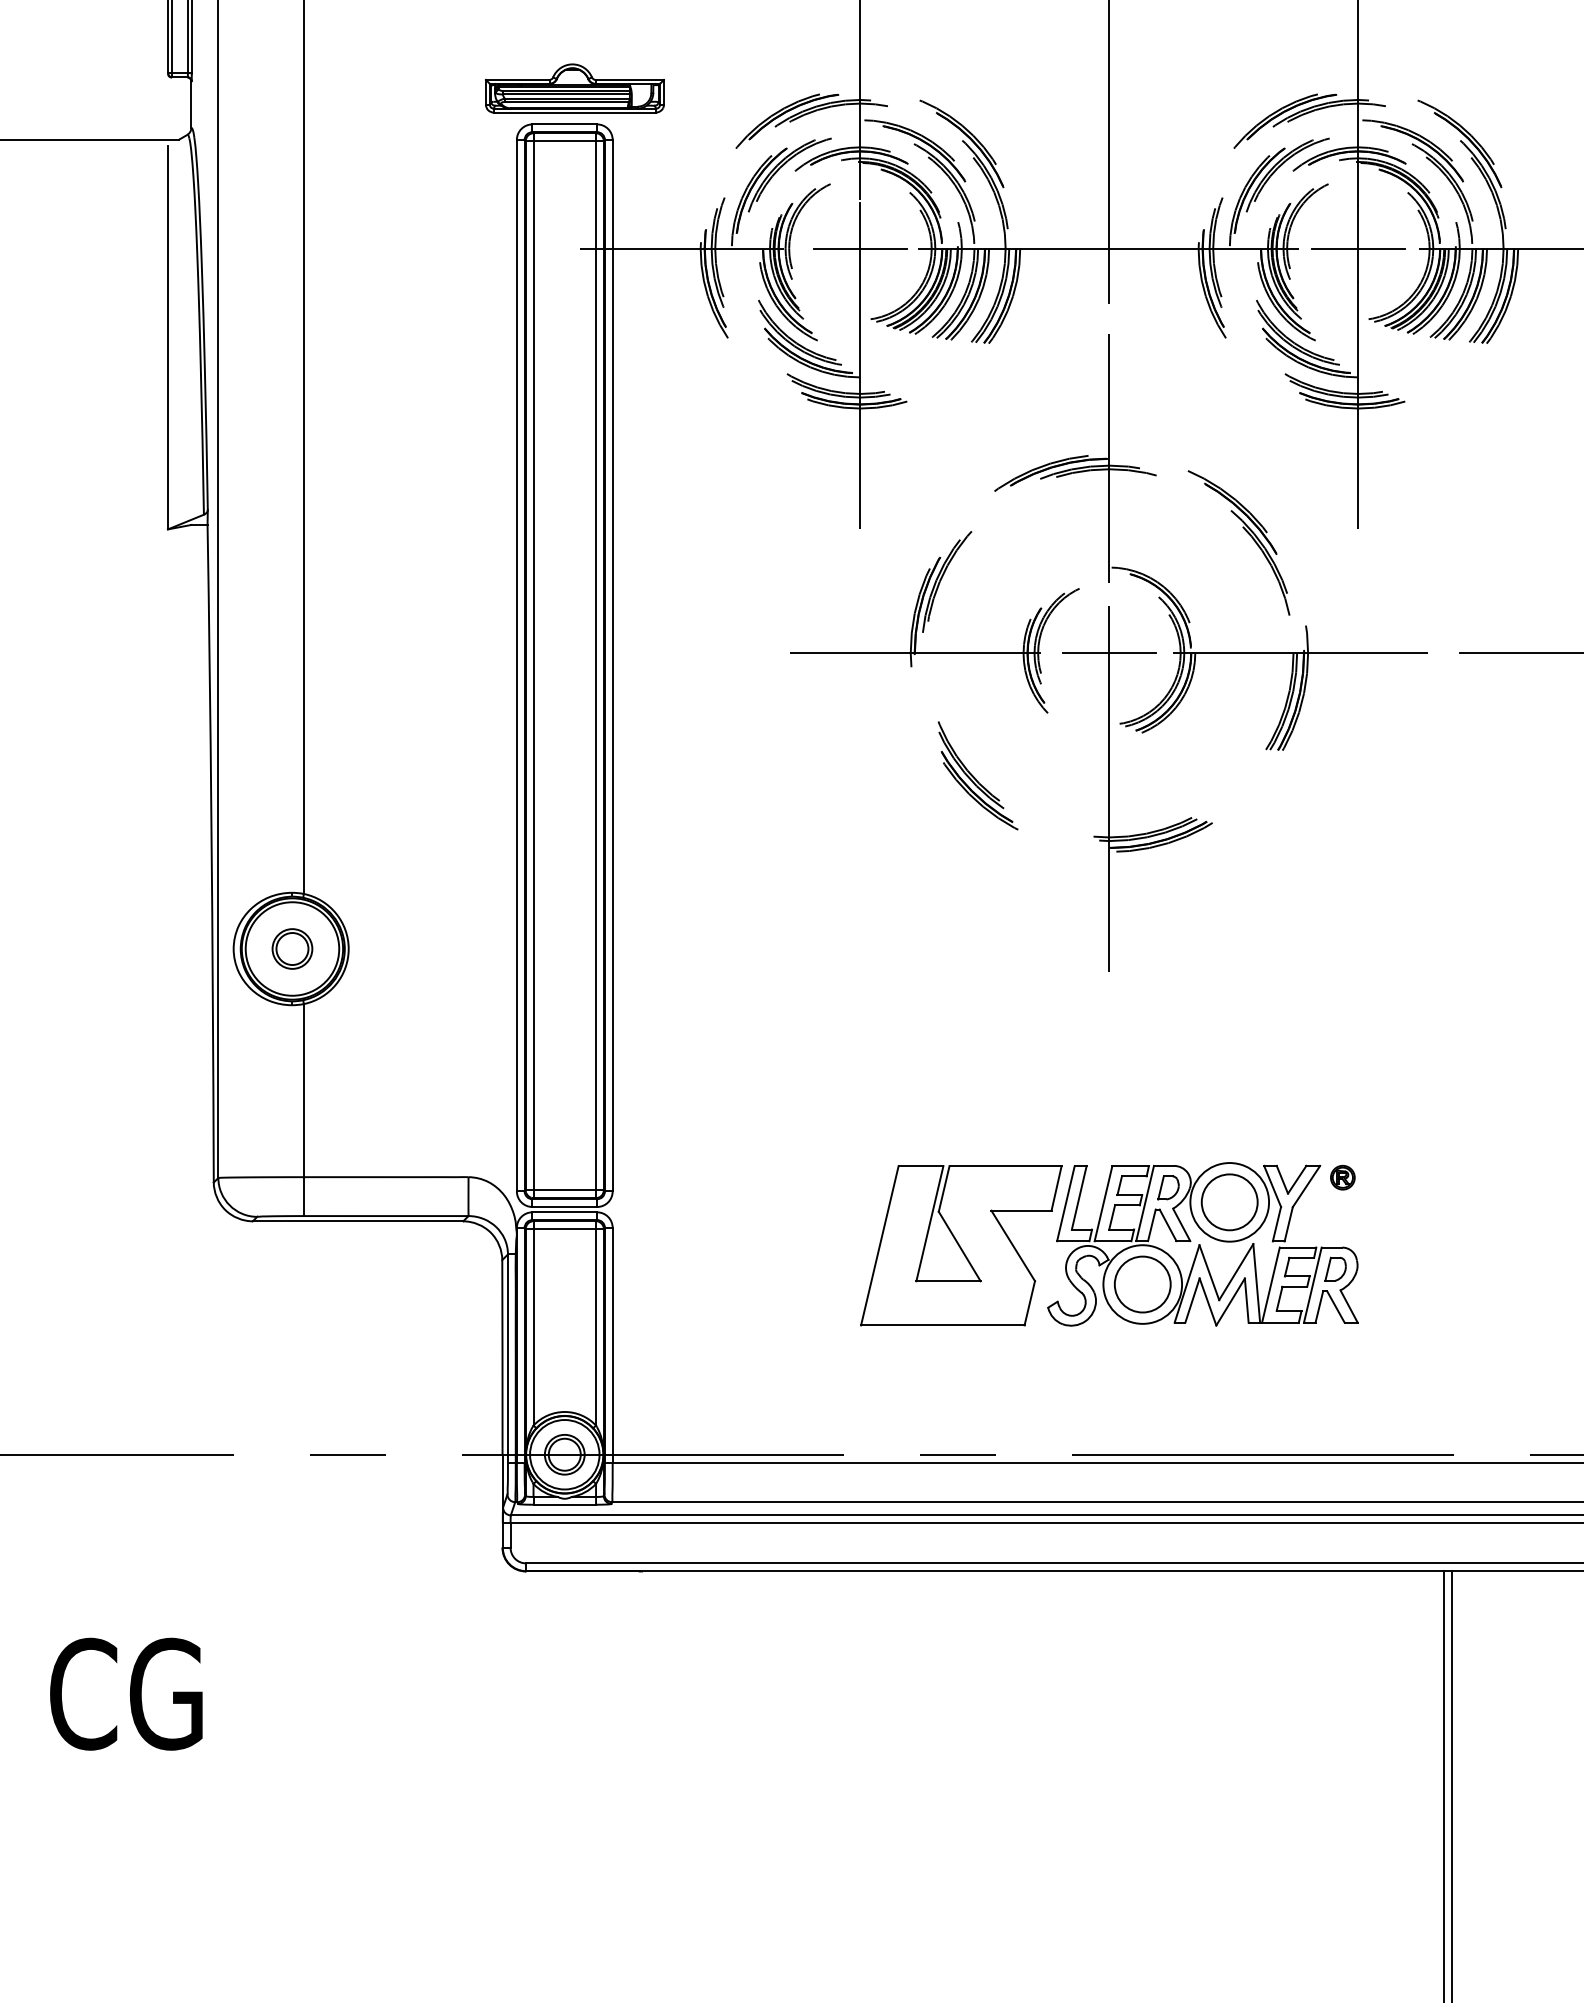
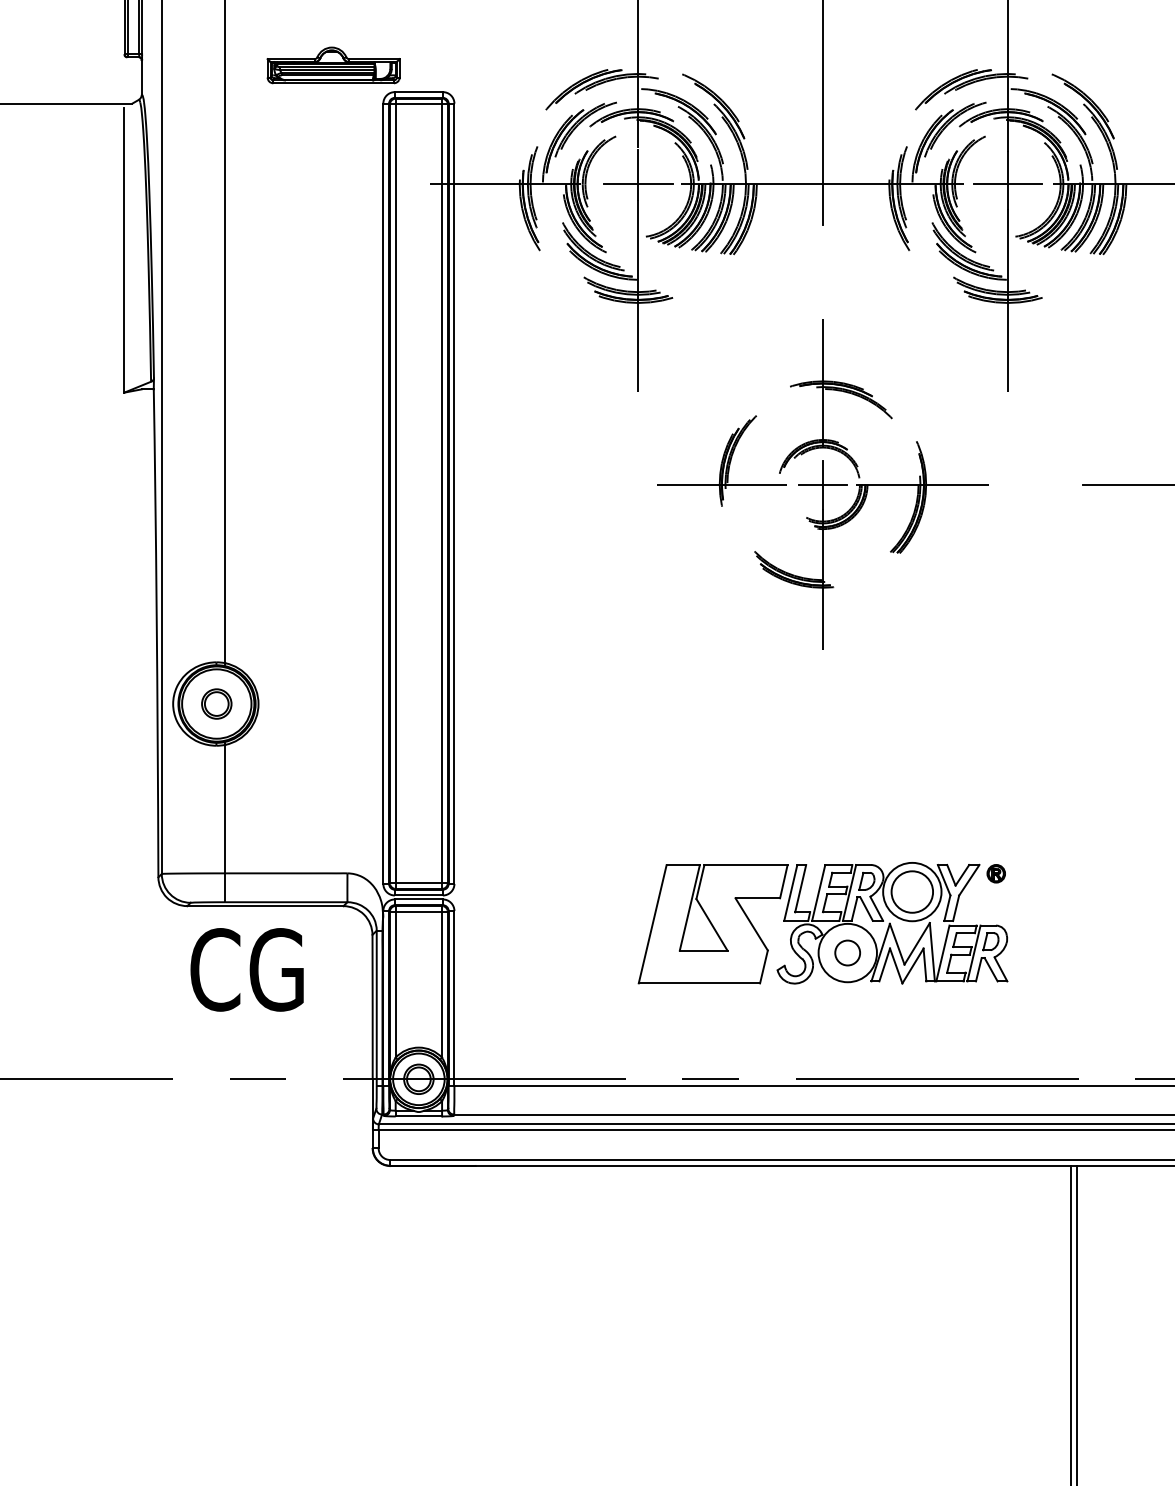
part: (574, 88) -> (333, 65), moved
part: (1108, 652) -> (822, 484), size x0.7
circle: (1142, 1284) -> (847, 953), size x0.6
text: (126, 1693) -> (247, 969), moved

